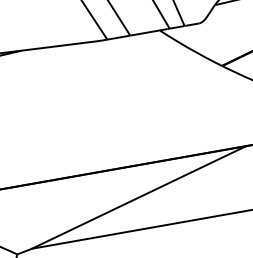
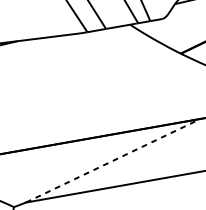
line: (139, 197) -> (113, 160), solid -> dashed

